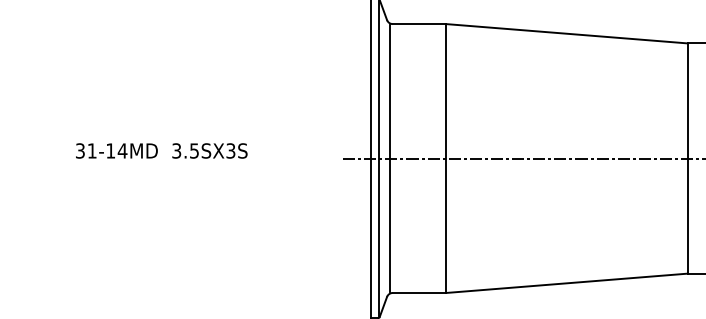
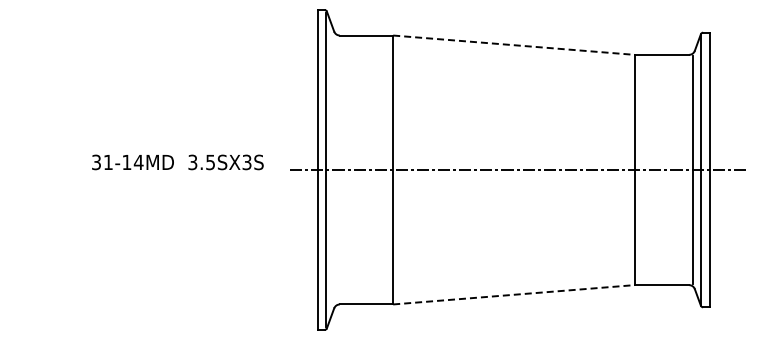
line: (567, 34) -> (514, 45), solid -> dashed
text: (161, 151) -> (177, 162), moved
line: (390, 158) -> (337, 169), removed
line: (567, 283) -> (514, 294), solid -> dashed

